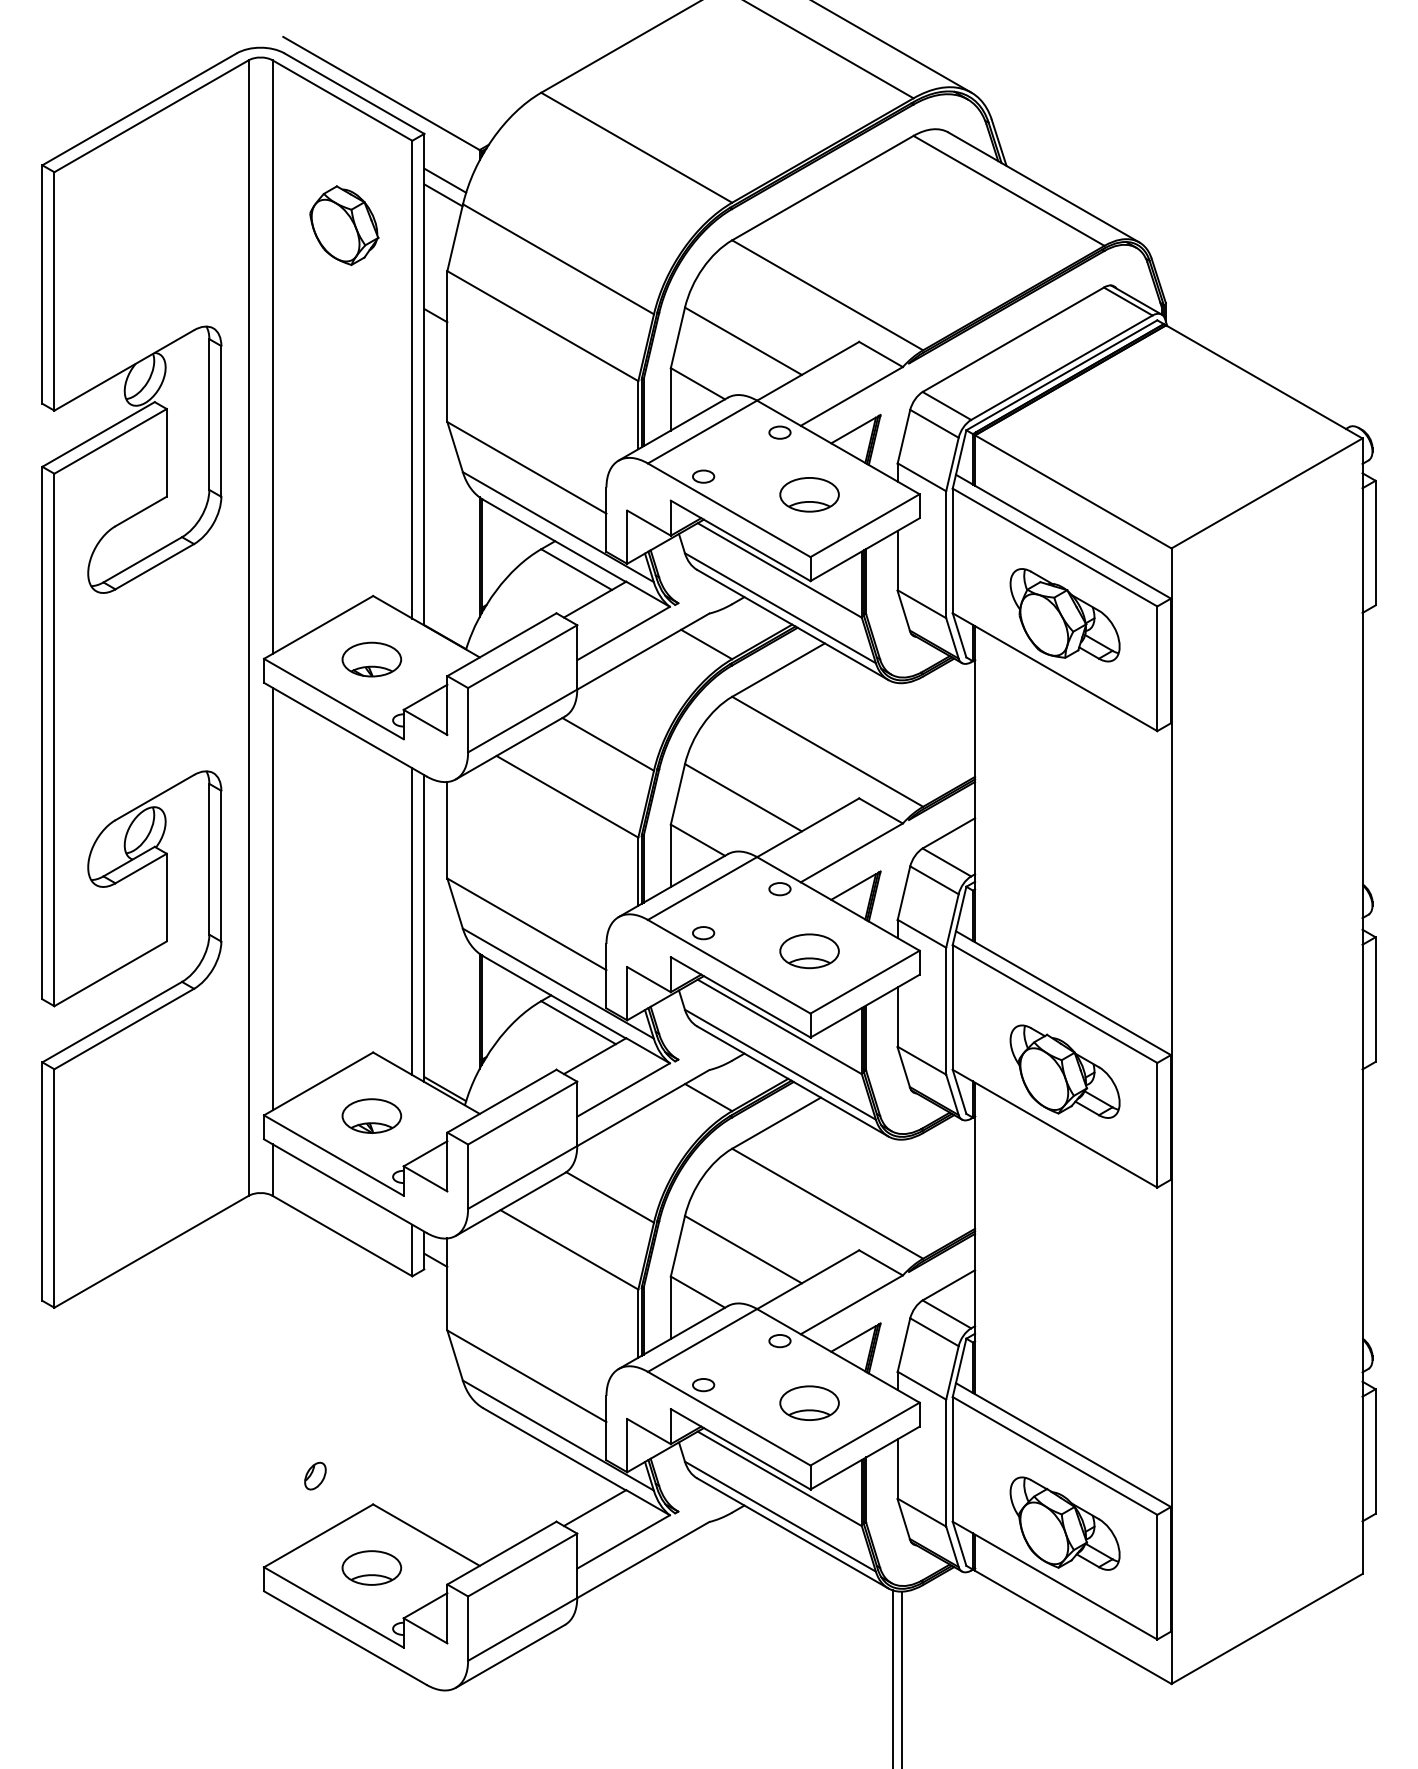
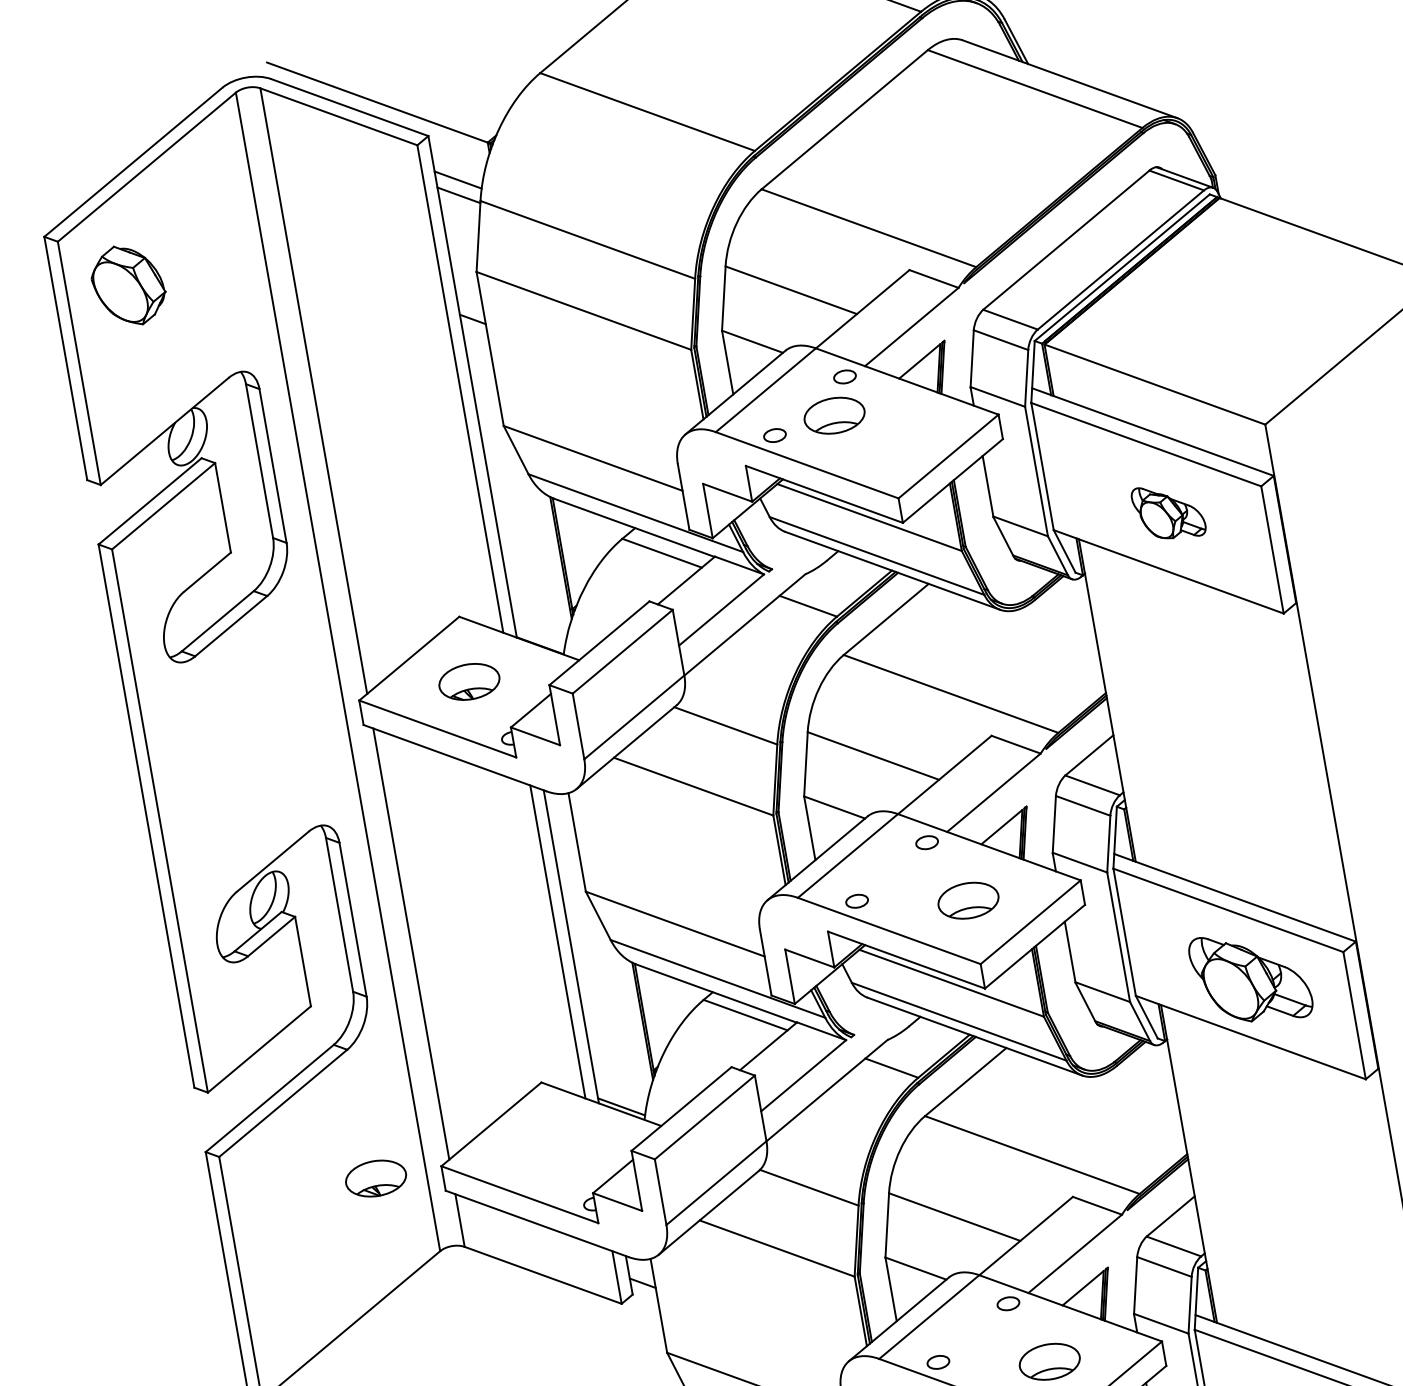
part: (344, 225) -> (128, 285), moved
part: (809, 494) -> (834, 415), moved
part: (1064, 615) -> (1168, 512), size x0.6
part: (371, 1115) -> (375, 1178), moved

